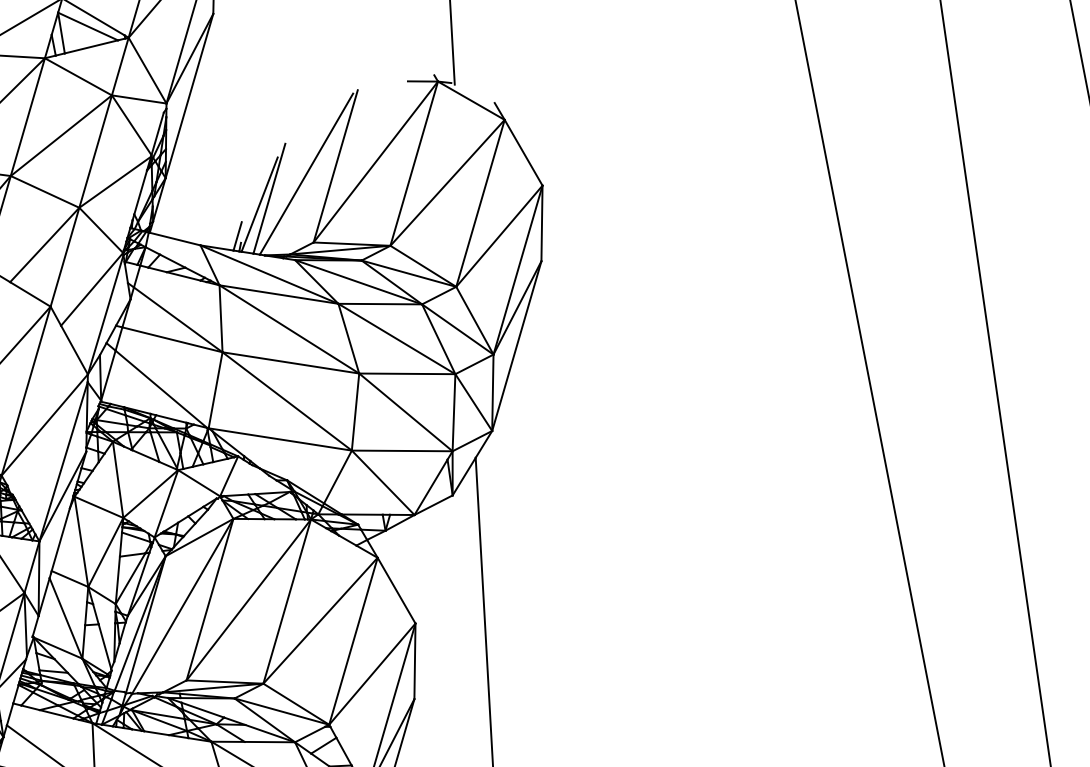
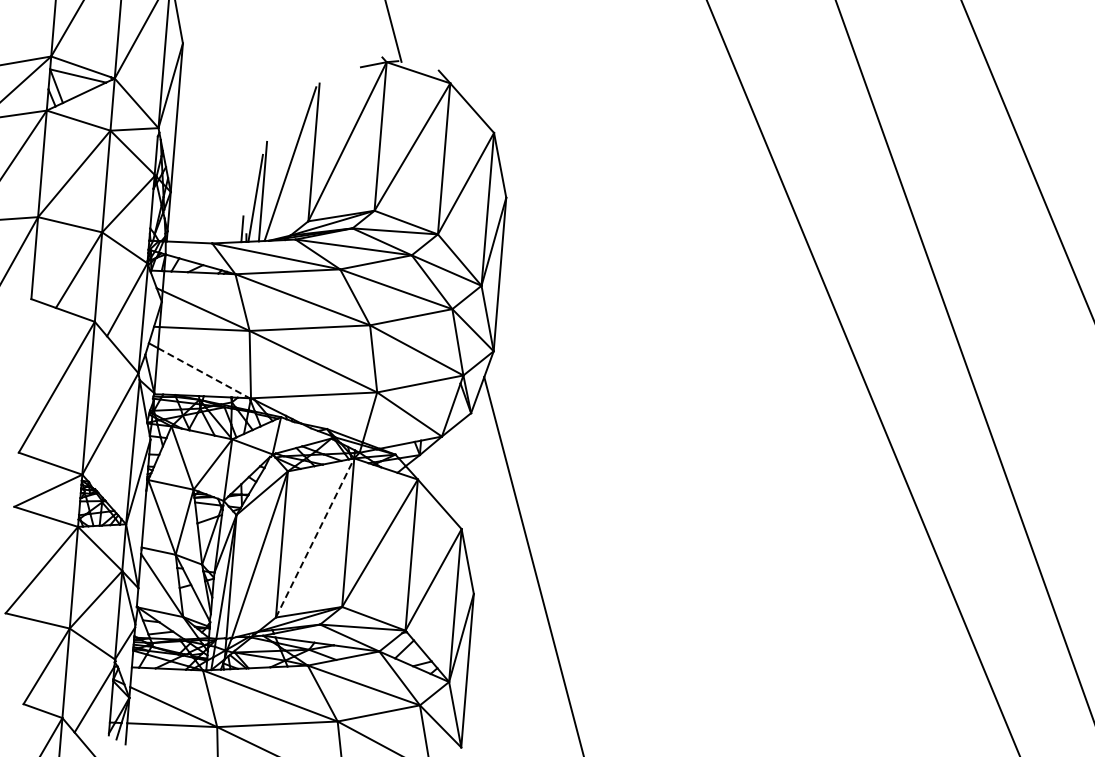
line: (162, 389) -> (204, 373), solid -> dashed
line: (249, 599) -> (315, 537), solid -> dashed

